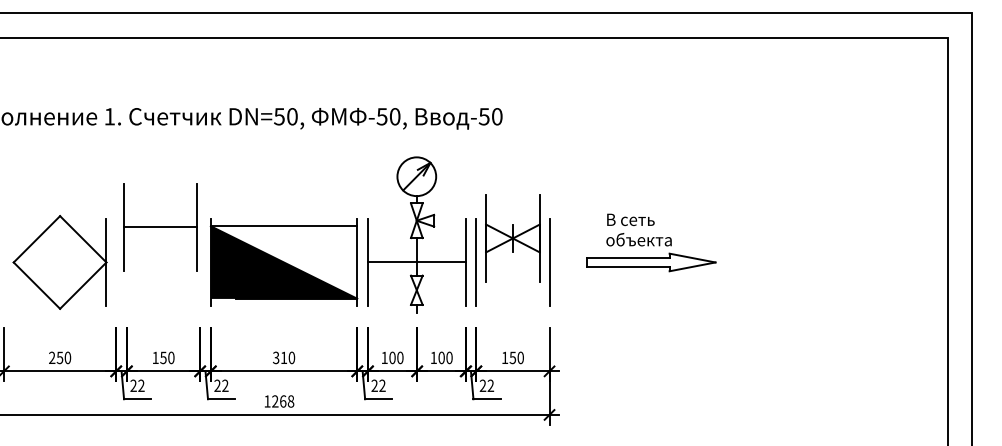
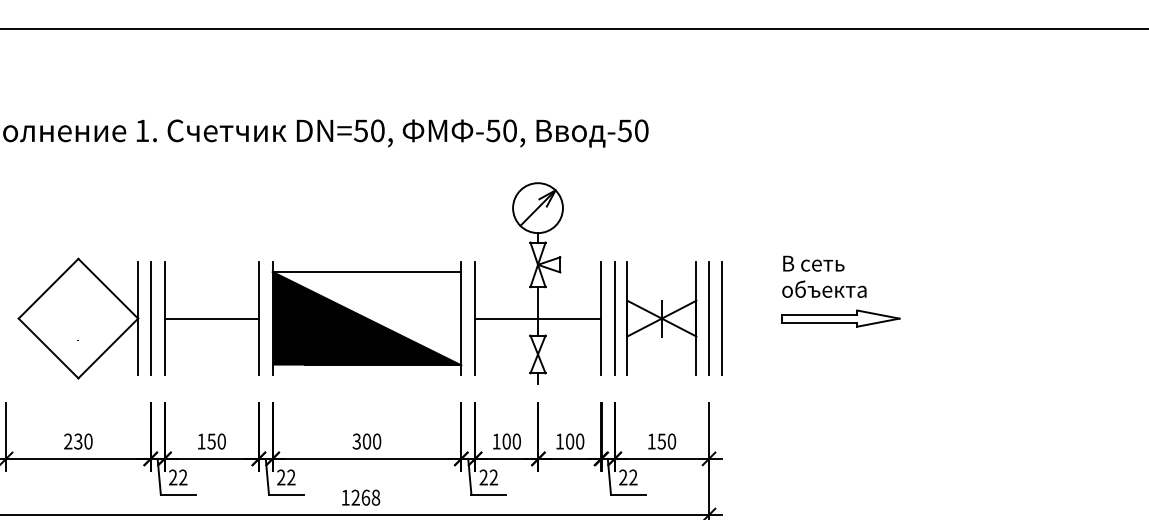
part: (160, 227) -> (211, 318), moved
part: (512, 238) -> (661, 318), moved
line: (116, 262) -> (151, 318), added
line: (559, 262) -> (721, 318), added
part: (651, 262) -> (840, 318), size x0.71
text: (60, 357) -> (78, 441), 250 -> 230
text: (283, 357) -> (366, 441), 310 -> 300

